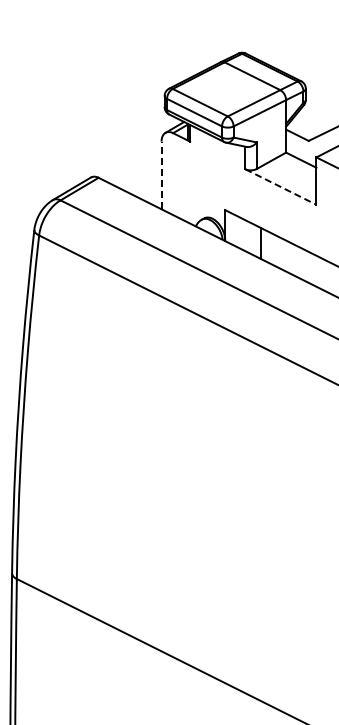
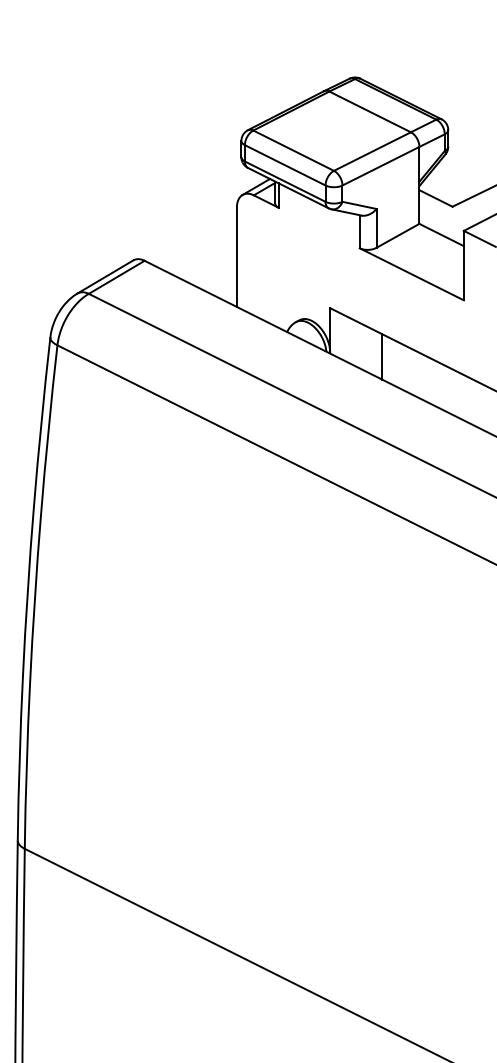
line: (161, 175) -> (236, 257), dashed -> solid
line: (280, 187) -> (411, 275), dashed -> solid

